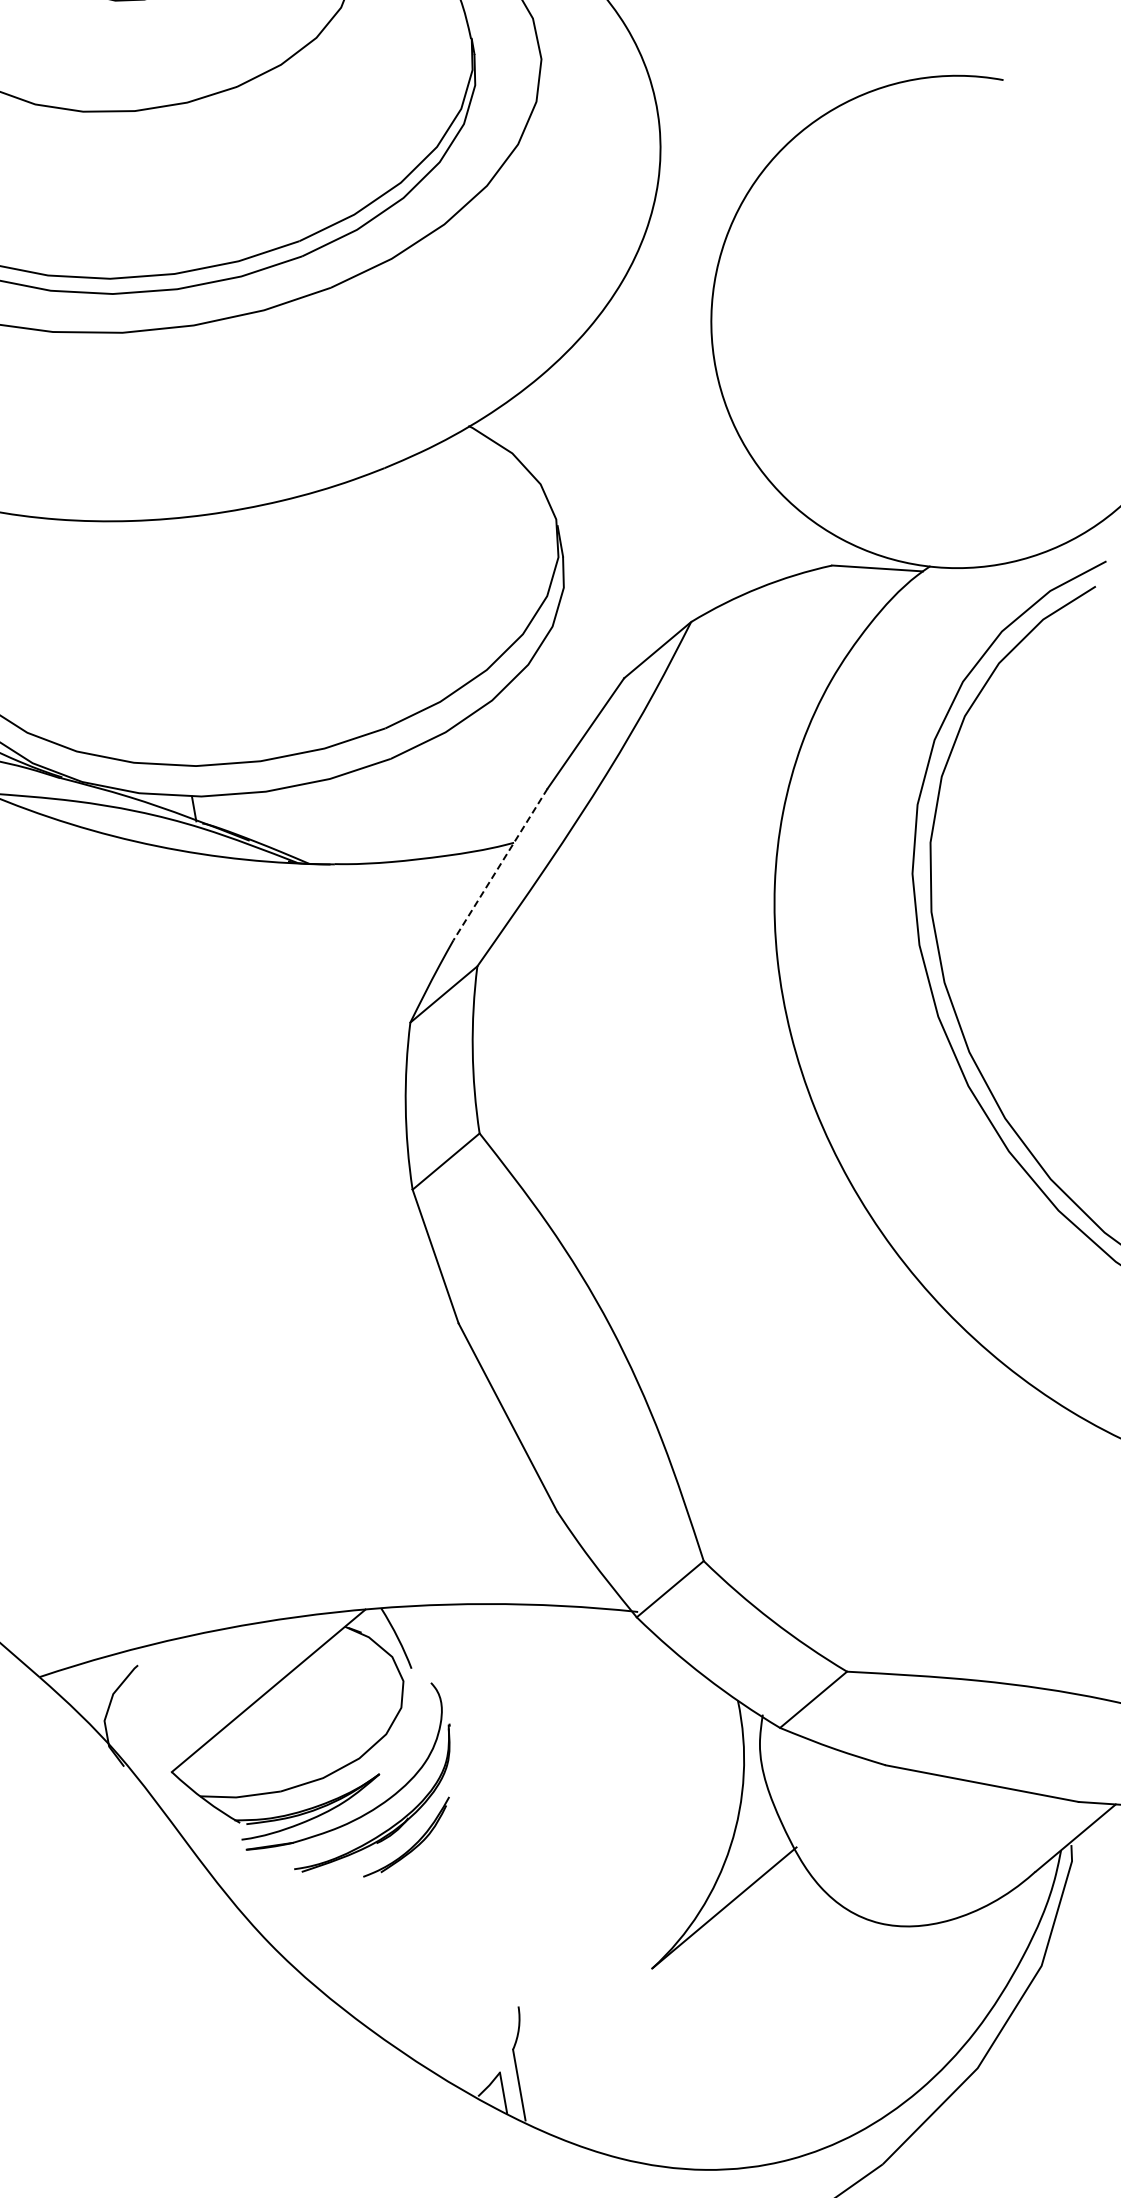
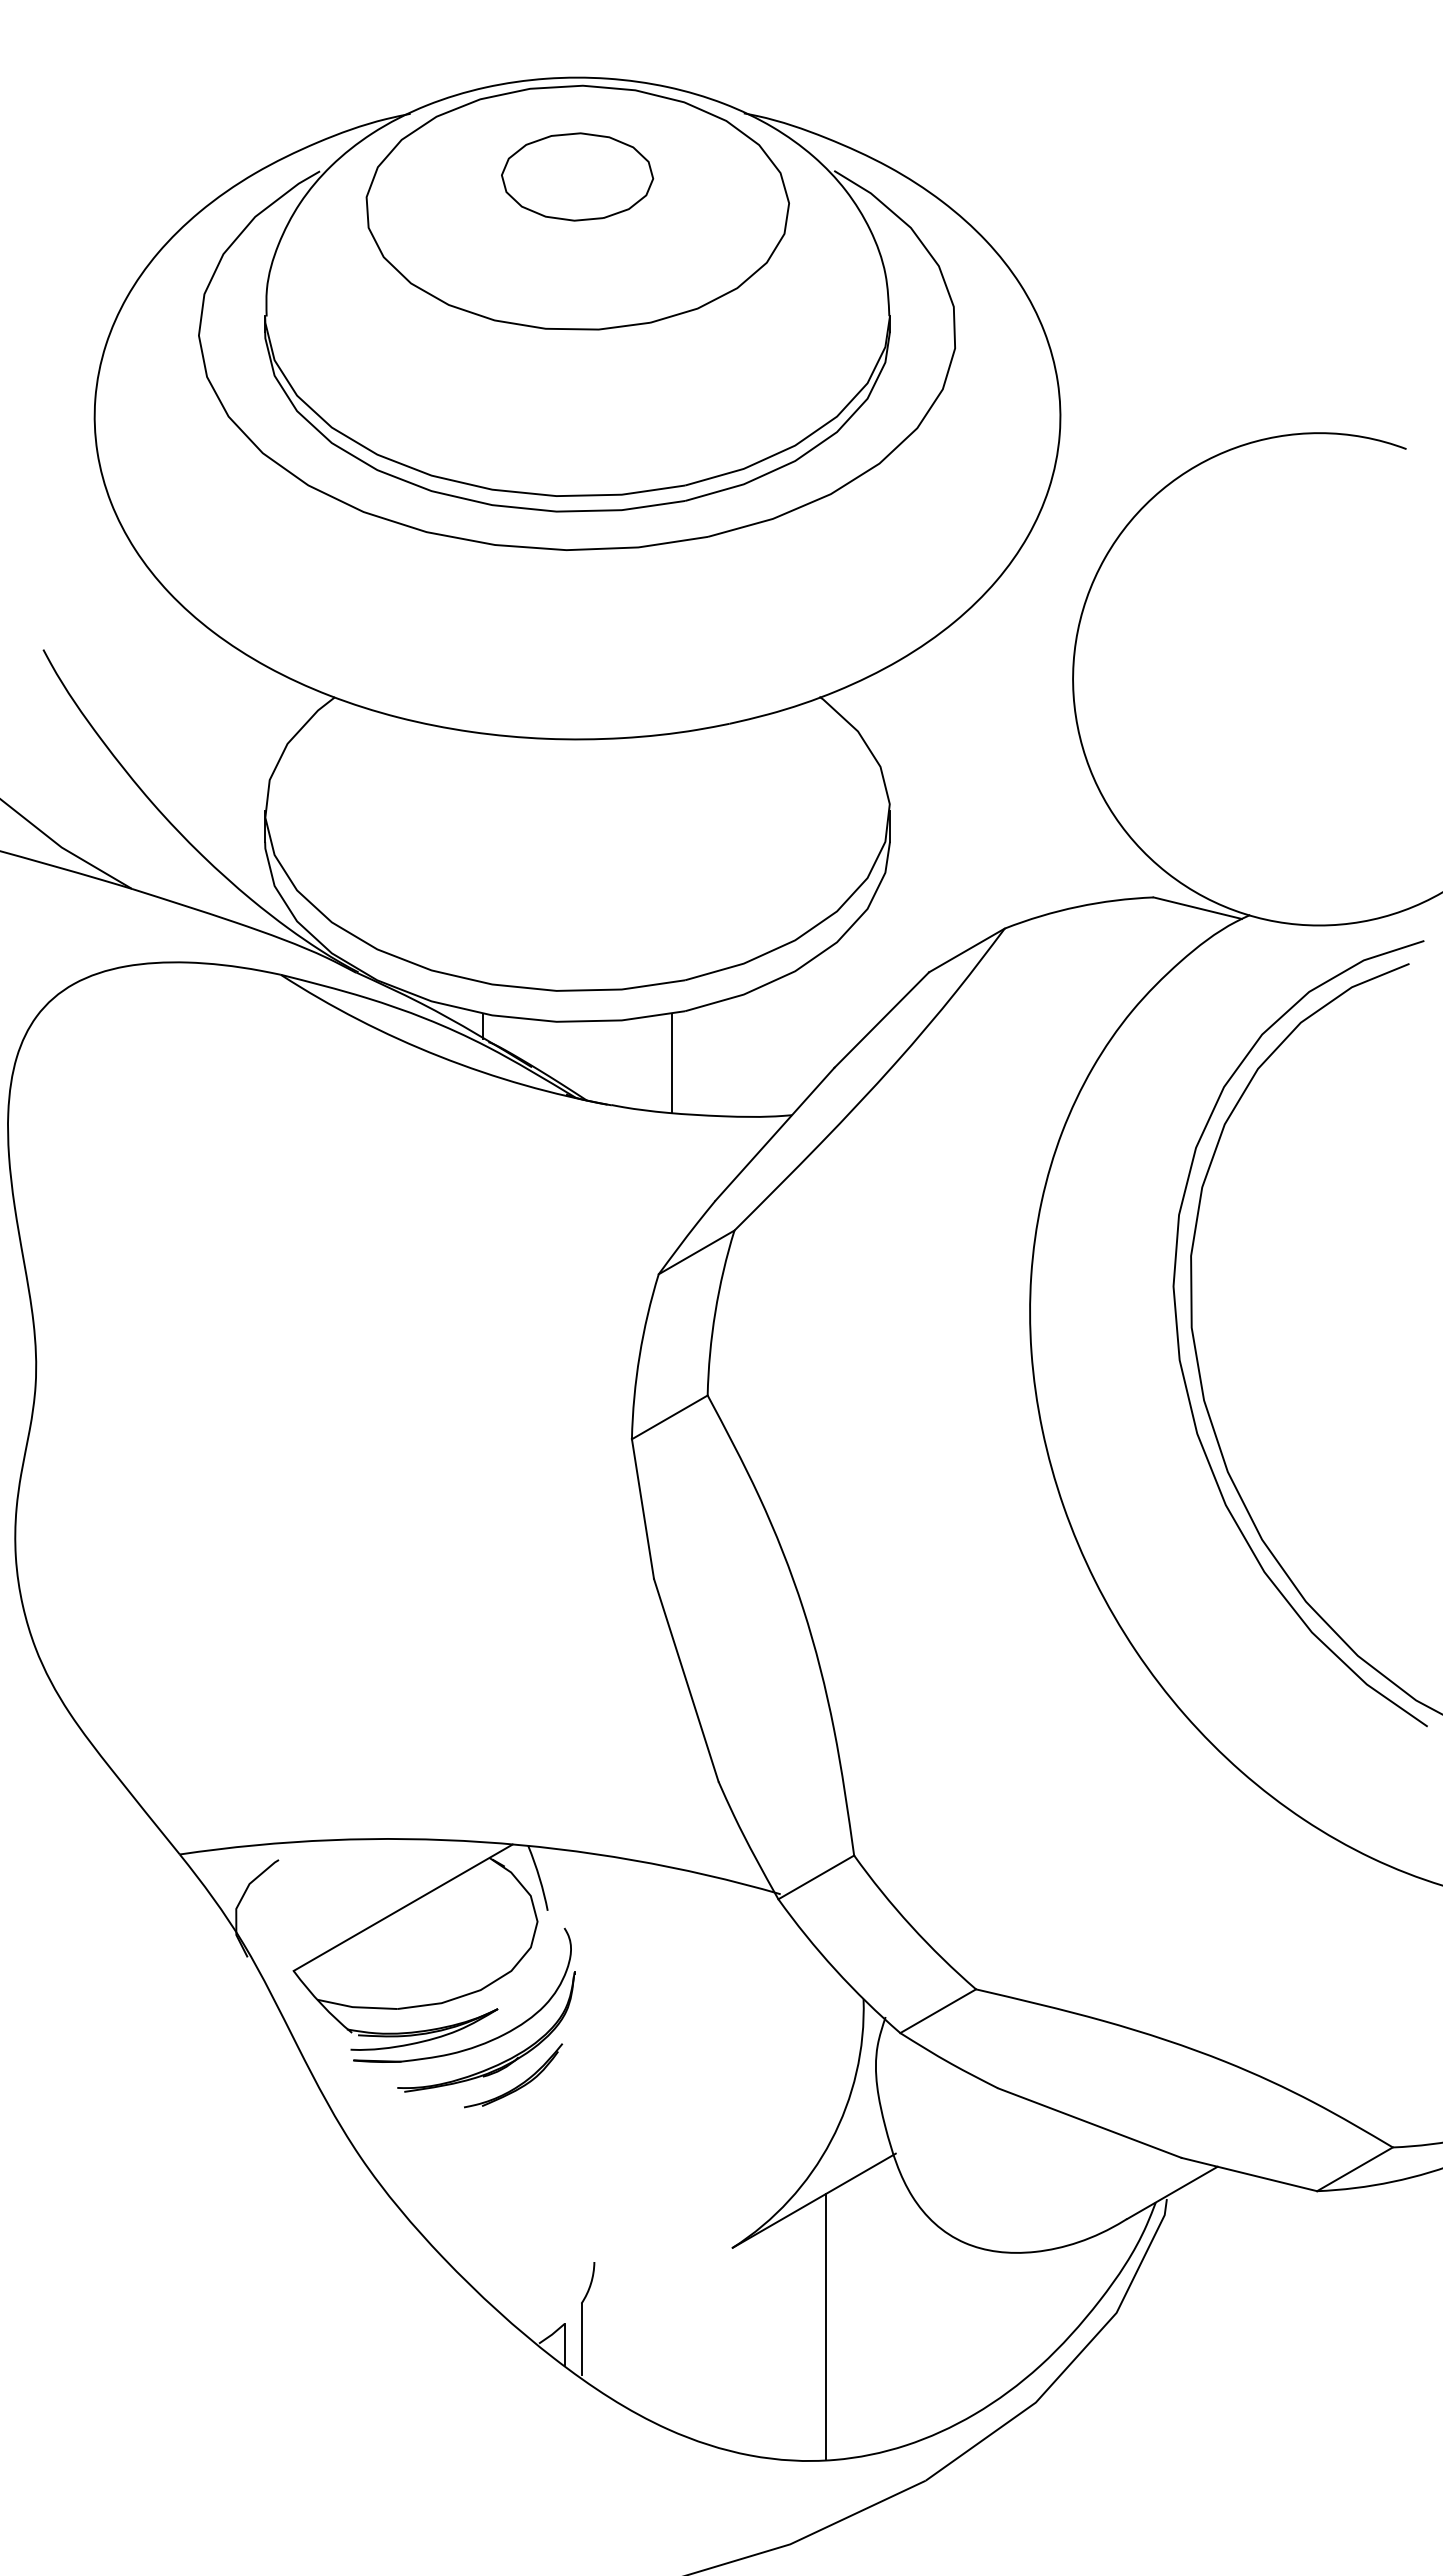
line: (387, 812) -> (672, 1063), added
line: (500, 864) -> (774, 1134), dashed -> solid
line: (757, 2029) -> (825, 2326), added

